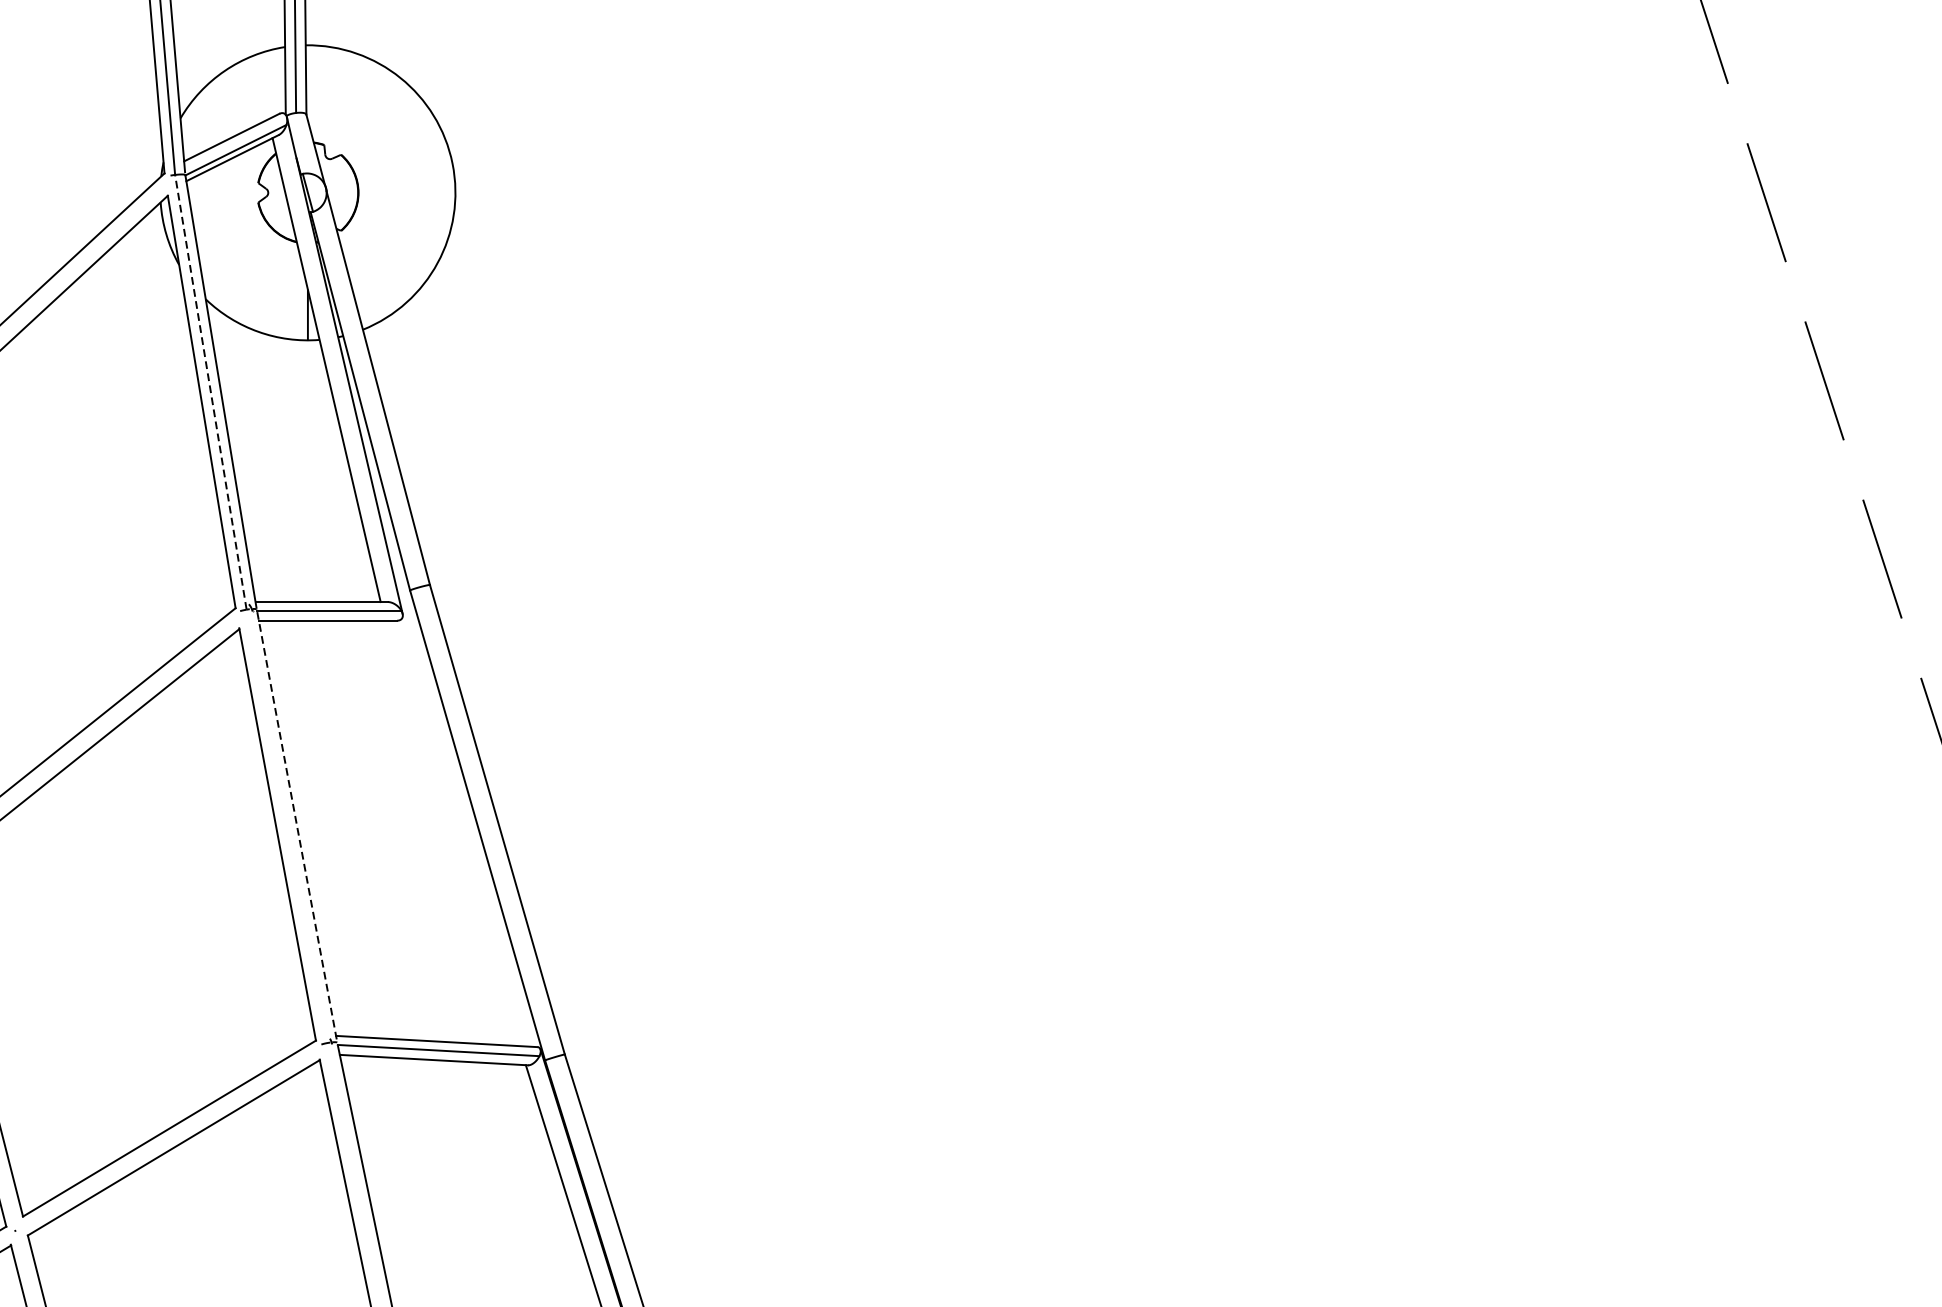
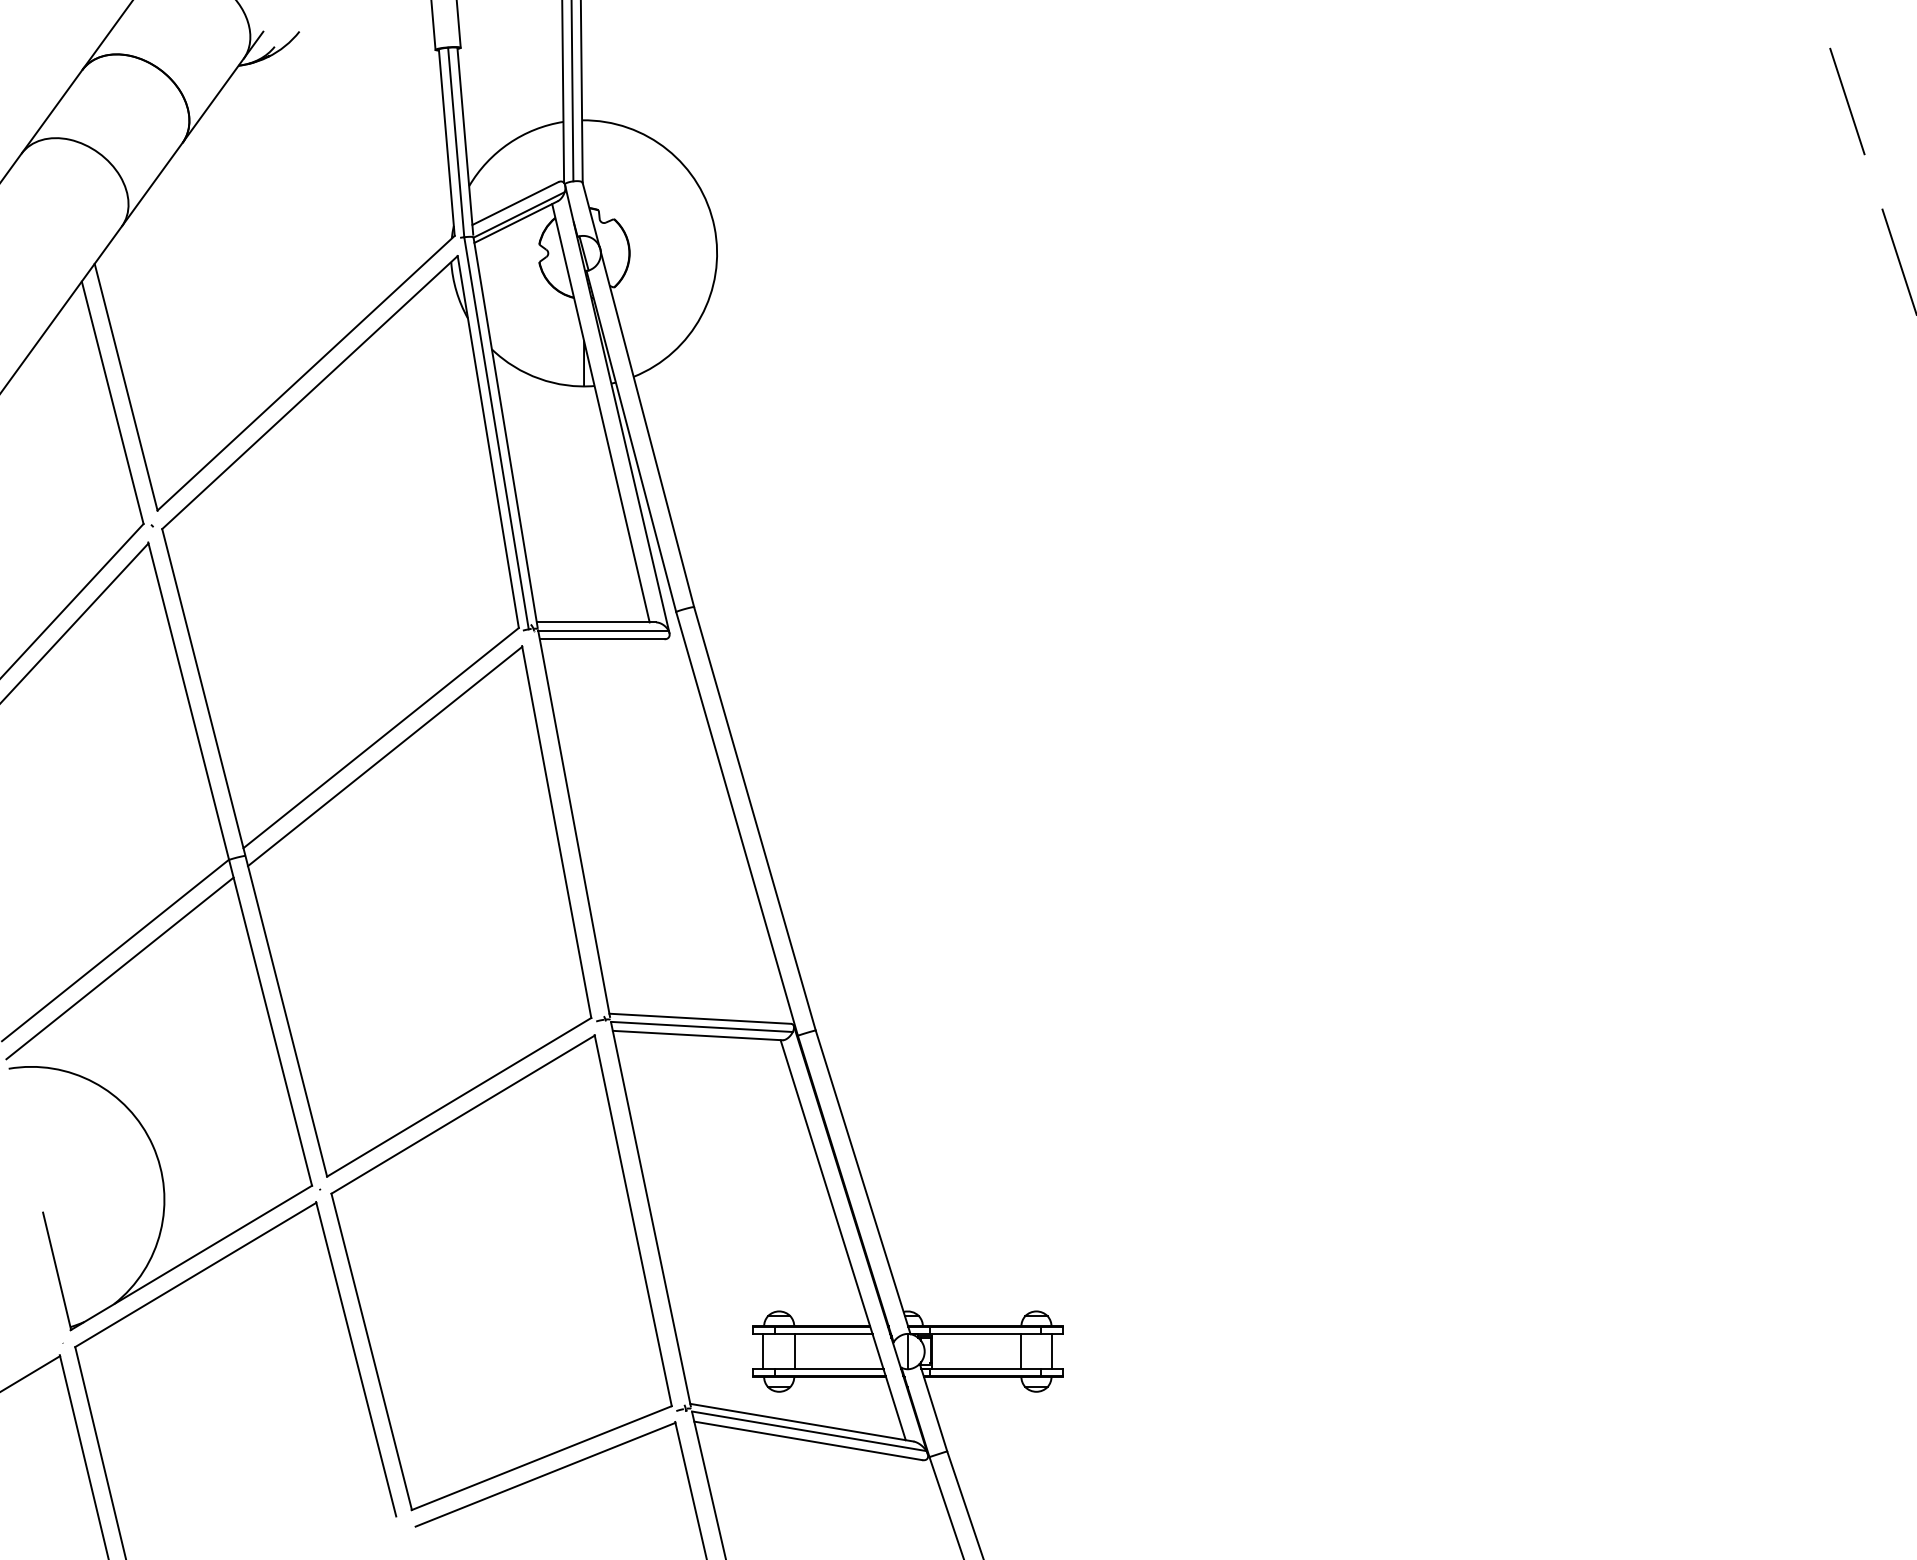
line: (210, 392) -> (496, 433), dashed -> solid
line: (297, 824) -> (574, 823), dashed -> solid

